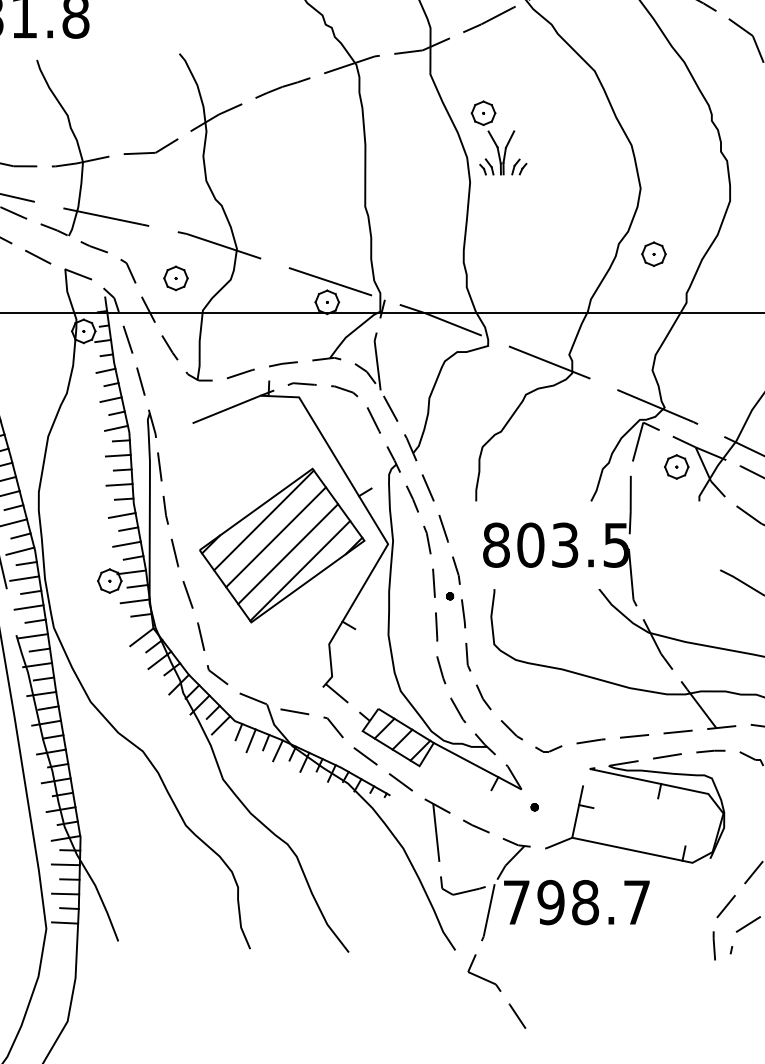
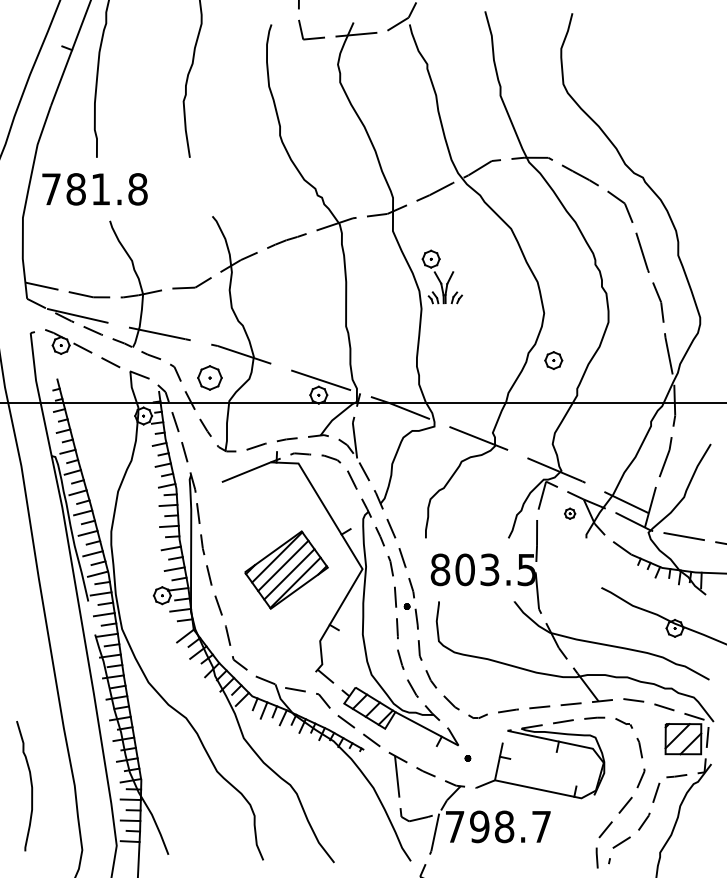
part: (175, 277) -> (209, 377), size x1.4
part: (675, 466) -> (569, 513), size x0.6
part: (282, 544) -> (286, 569), size x0.7

